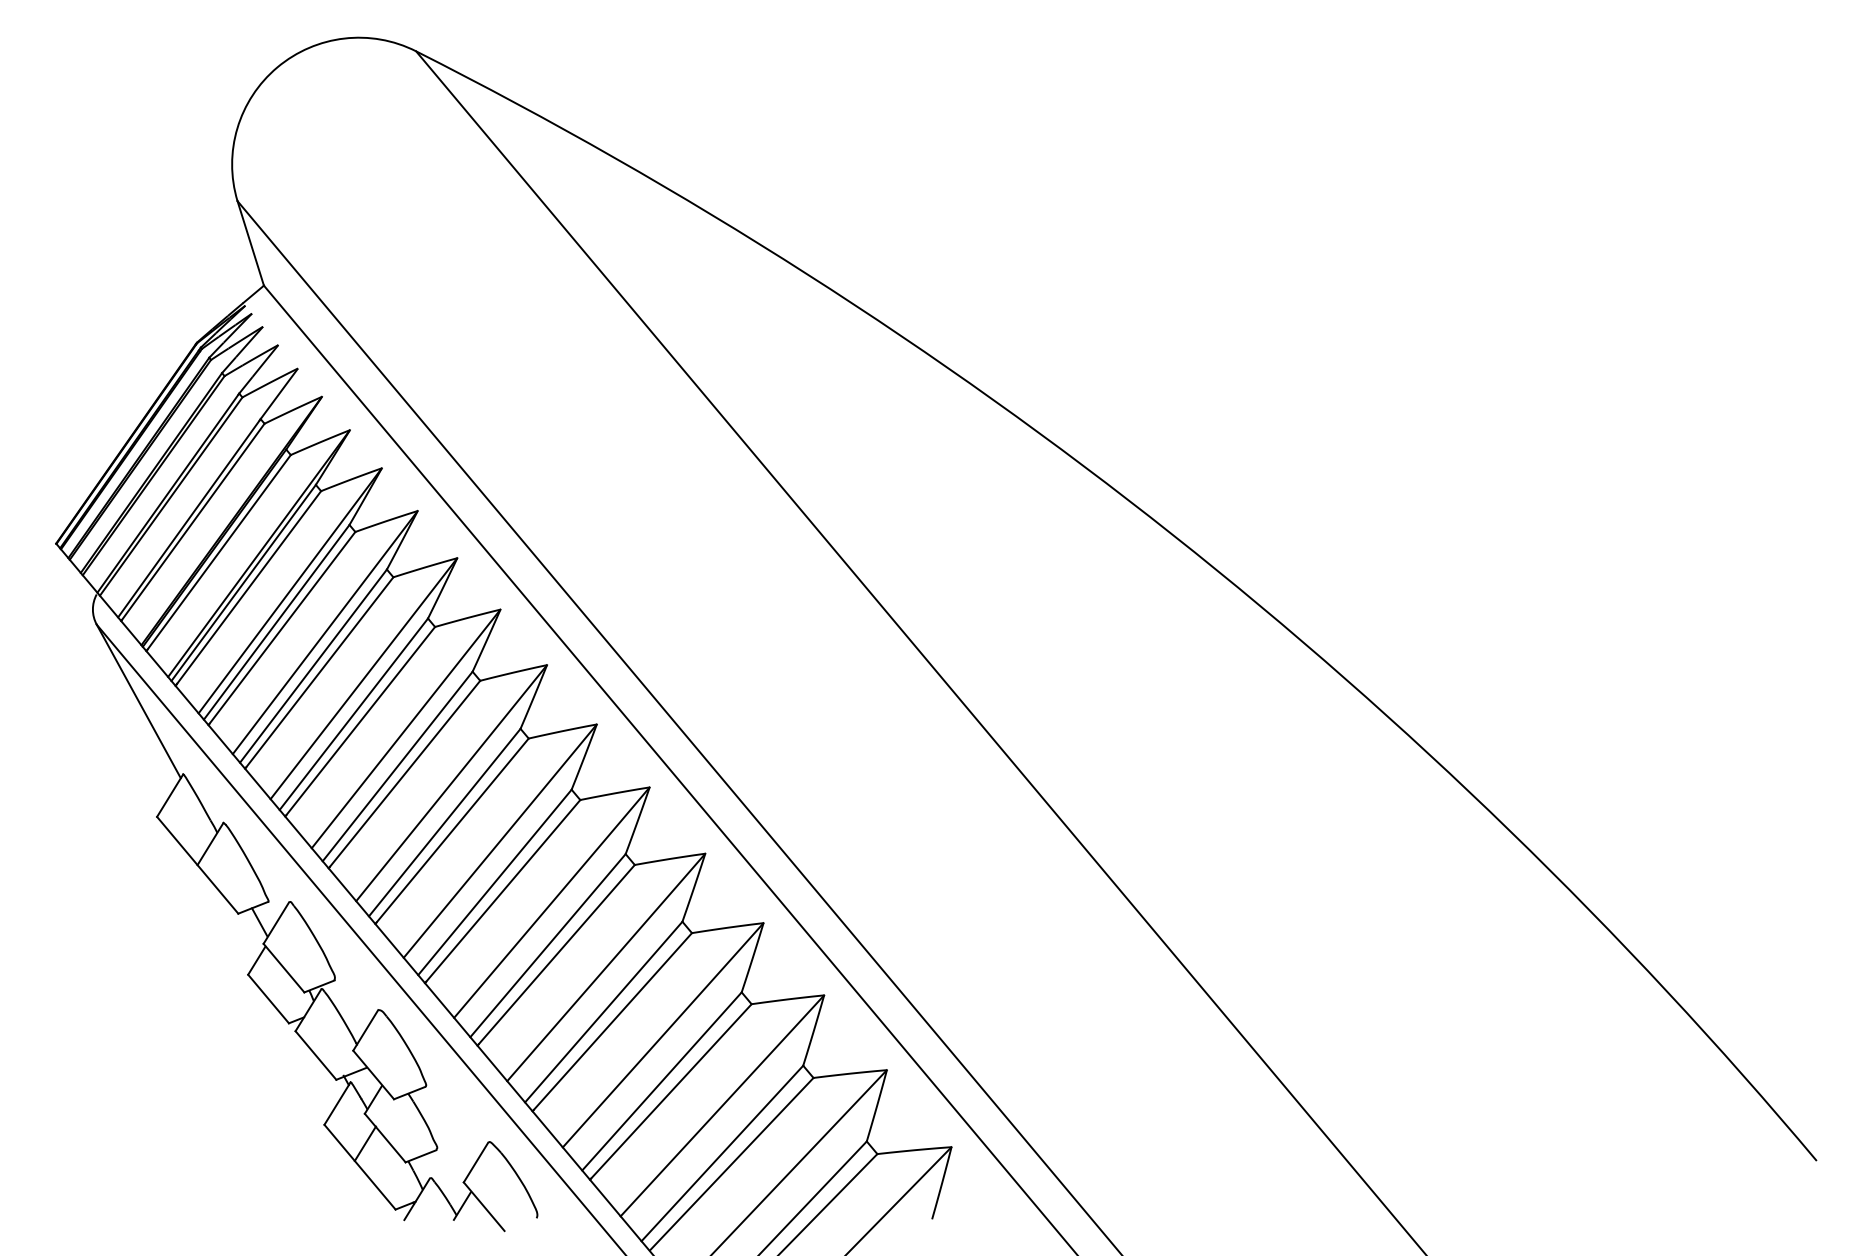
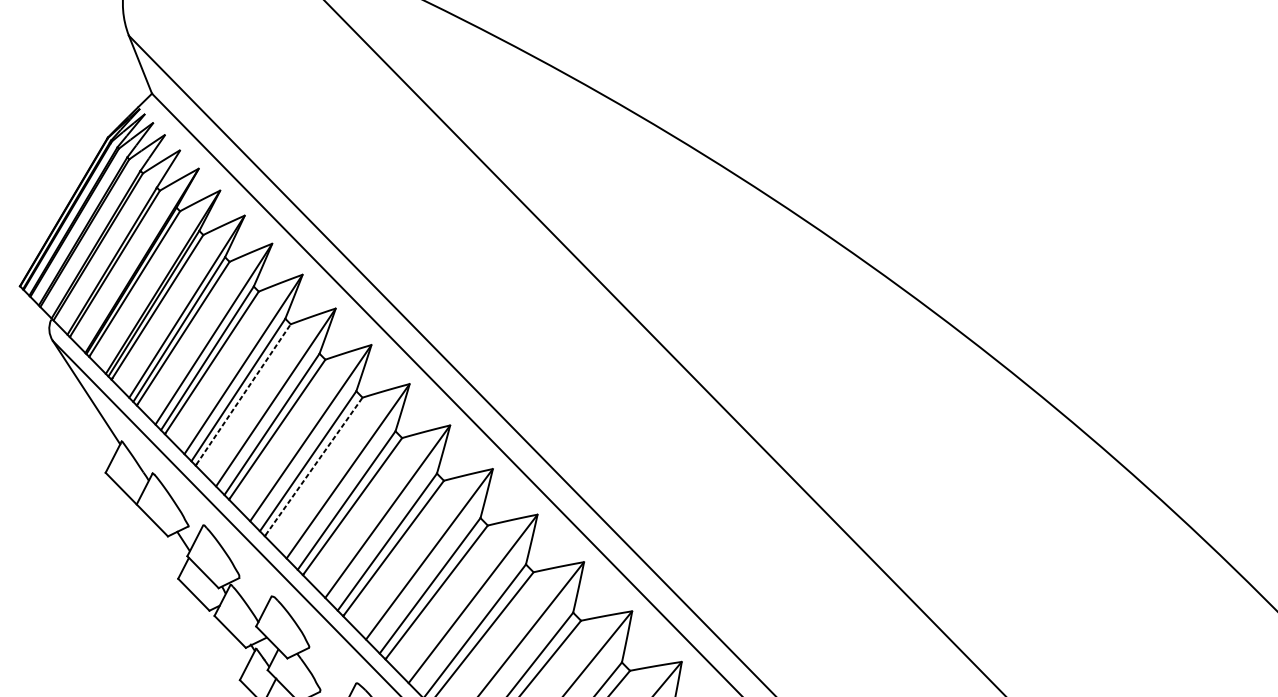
line: (360, 721) -> (243, 394), solid -> dashed
line: (452, 830) -> (313, 466), solid -> dashed

